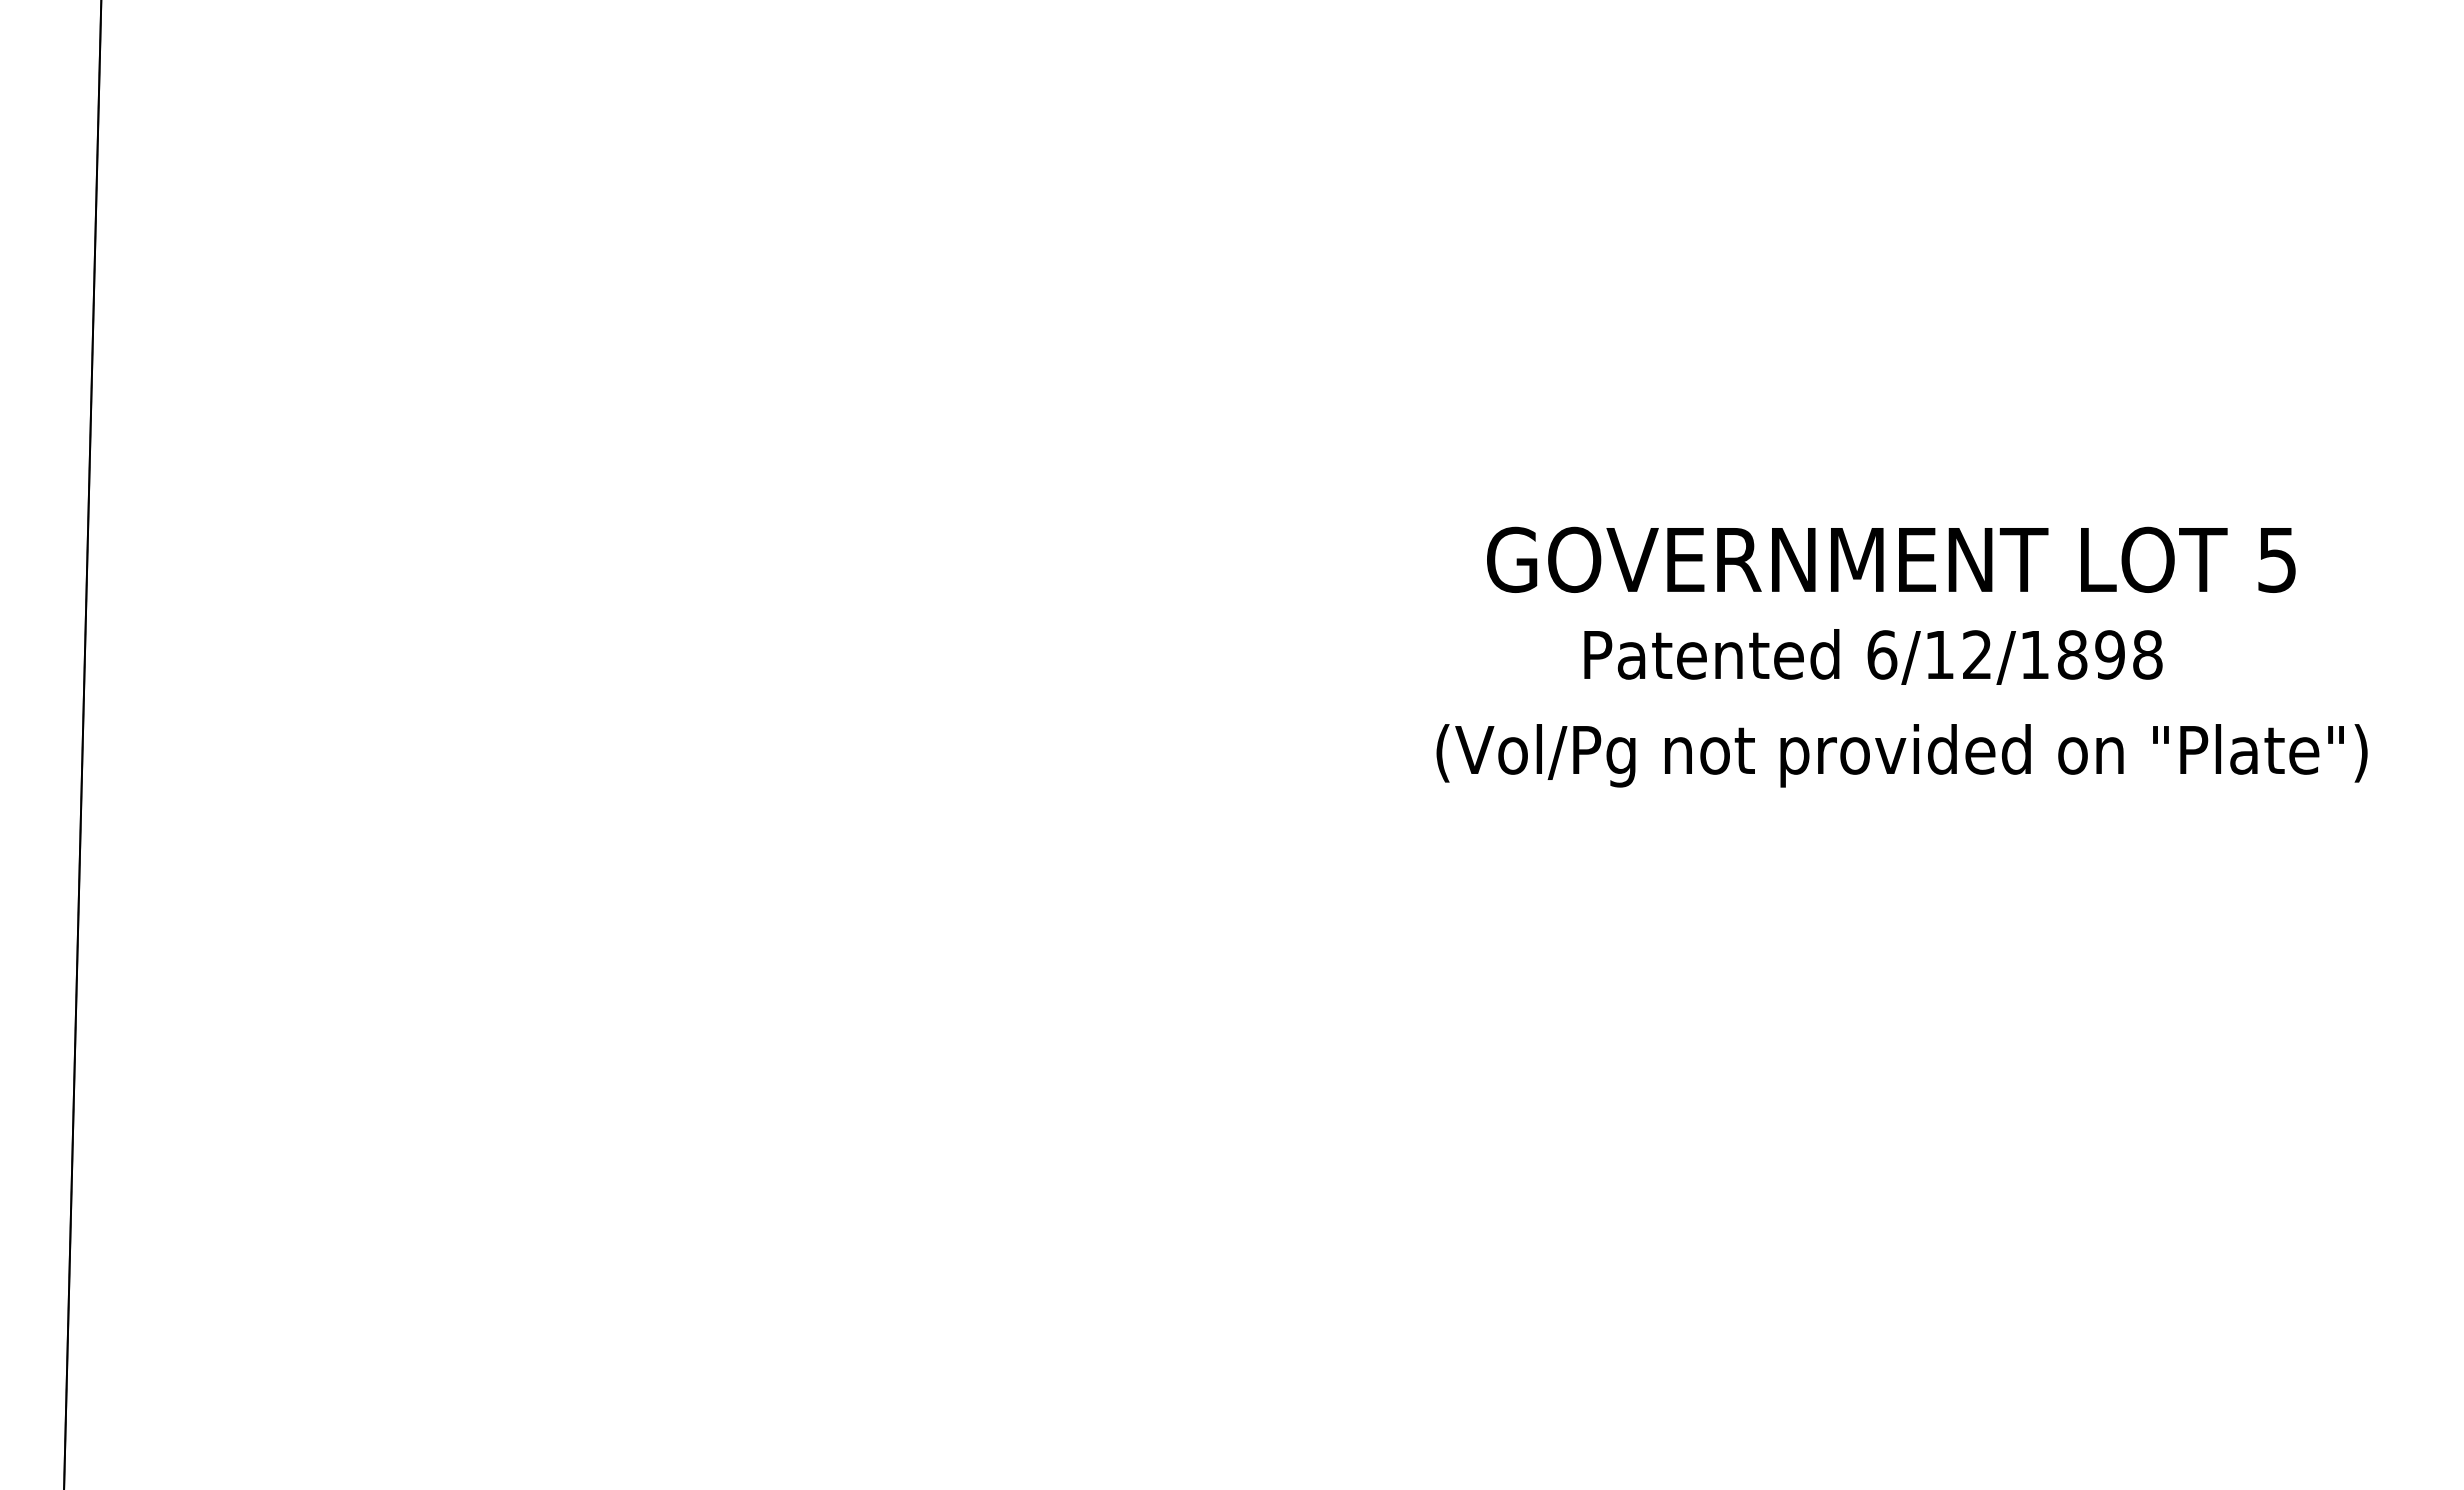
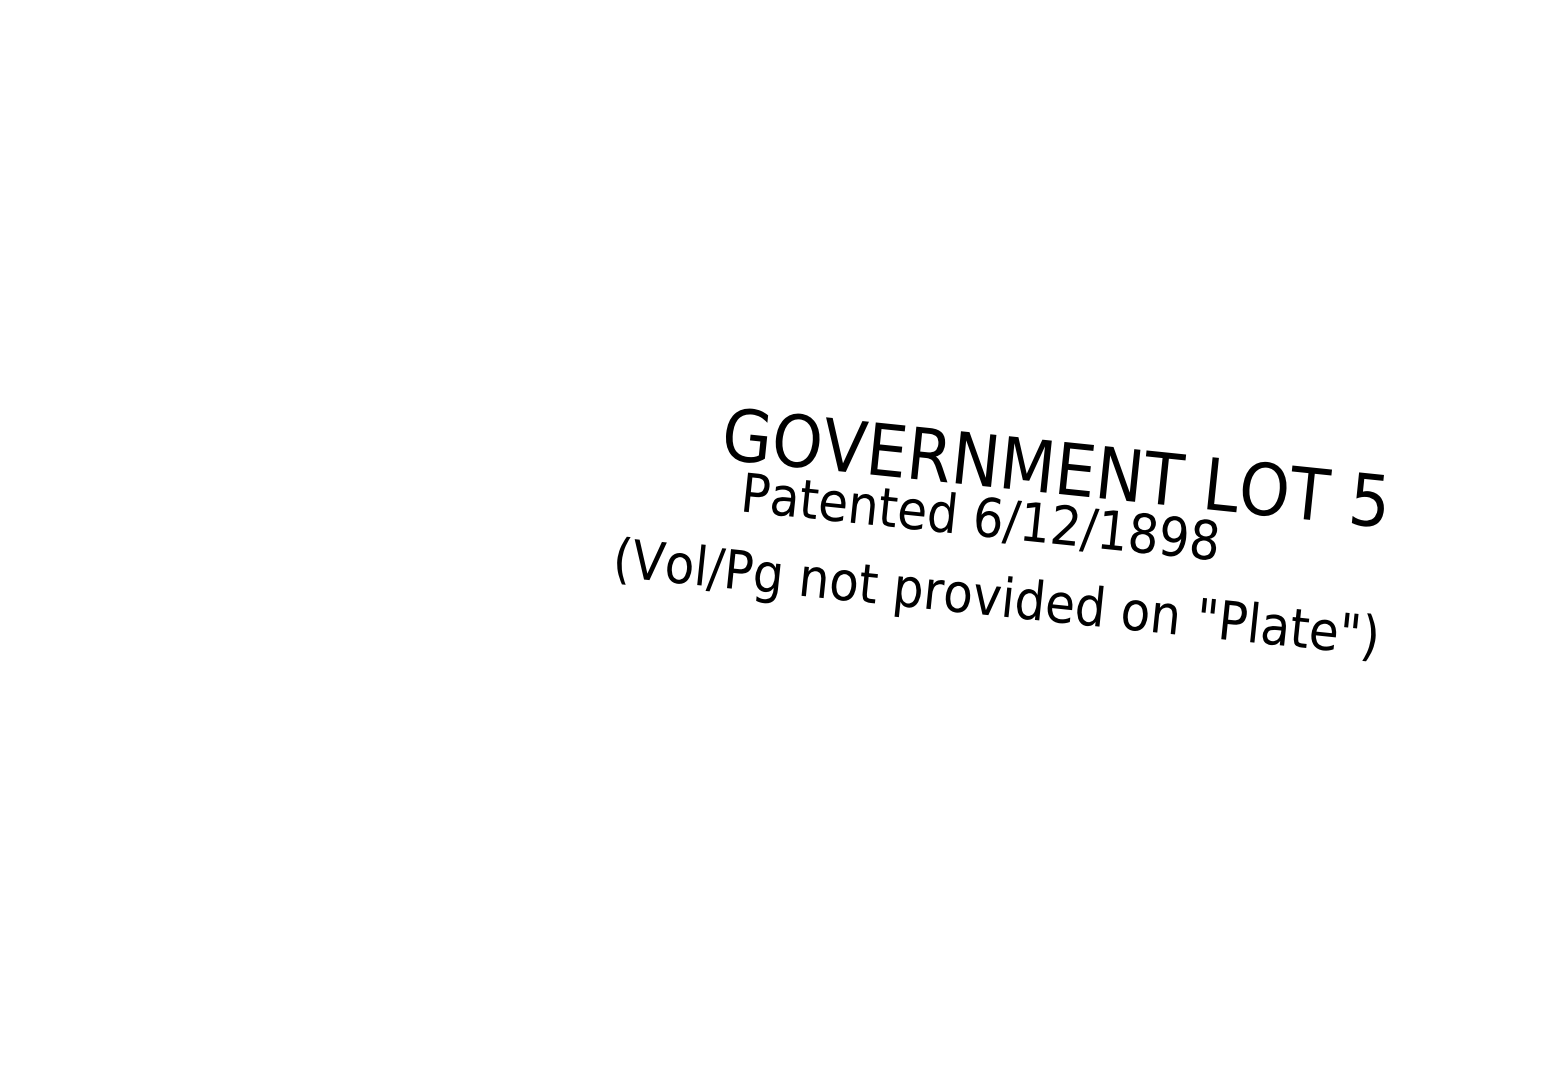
text: (1891, 559) -> (1055, 466), moved

